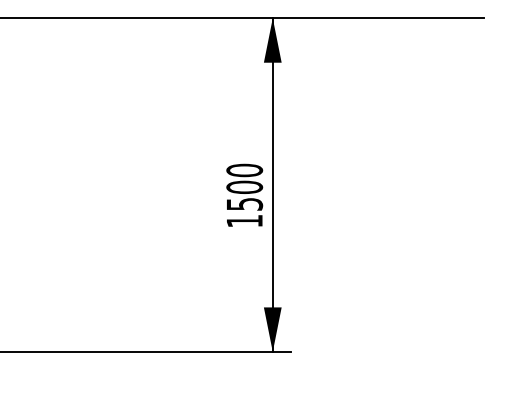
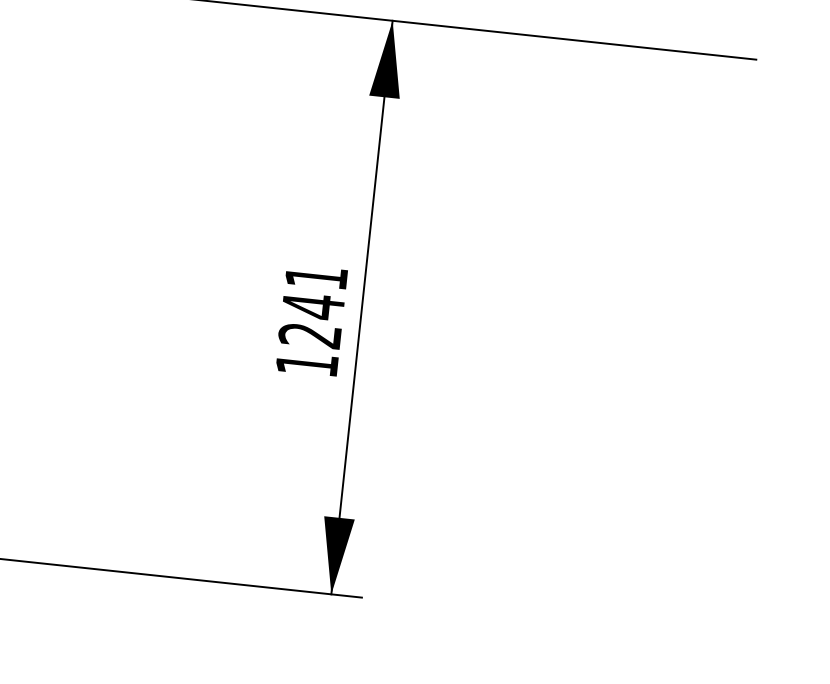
text: (244, 186) -> (313, 304), 1500 -> 1241

